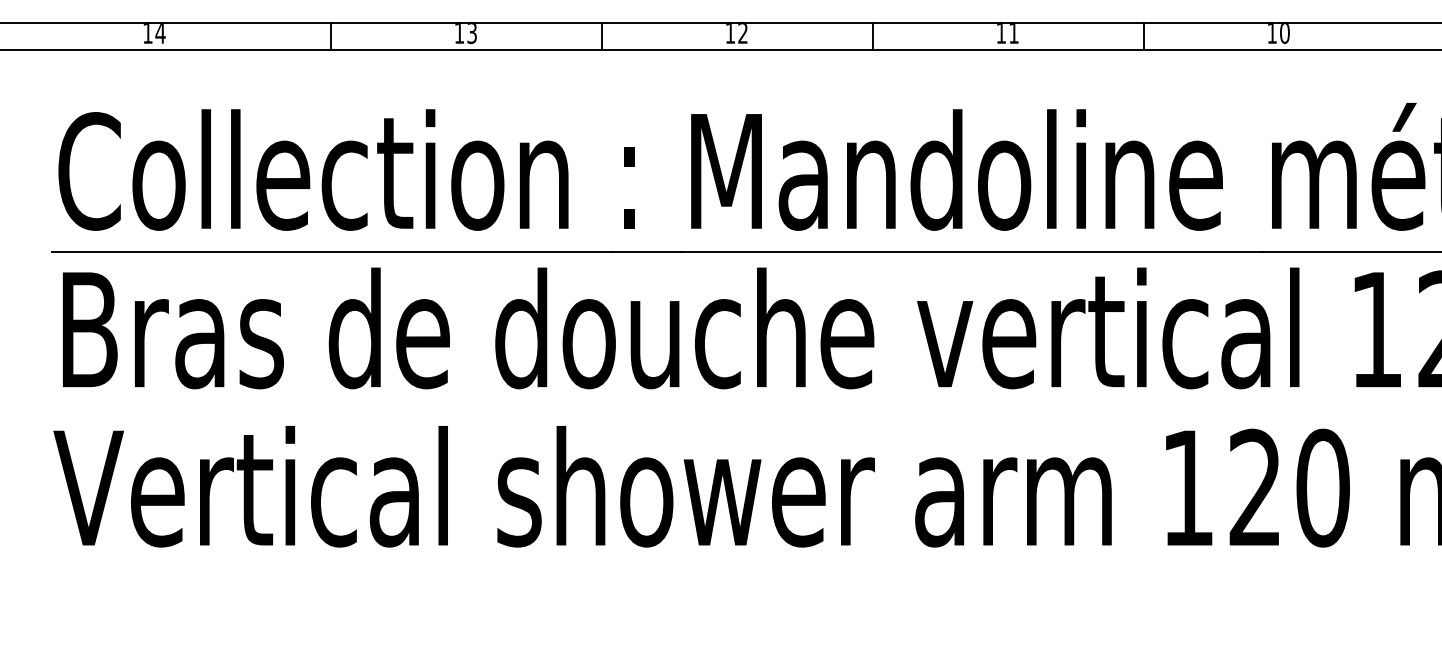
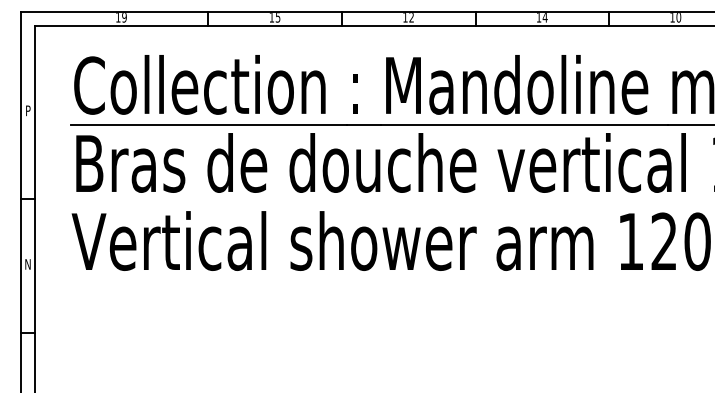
text: (472, 31) -> (278, 16), 13 -> 15
text: (160, 33) -> (124, 17), 14 -> 19
text: (1012, 33) -> (544, 17), 11 -> 14

